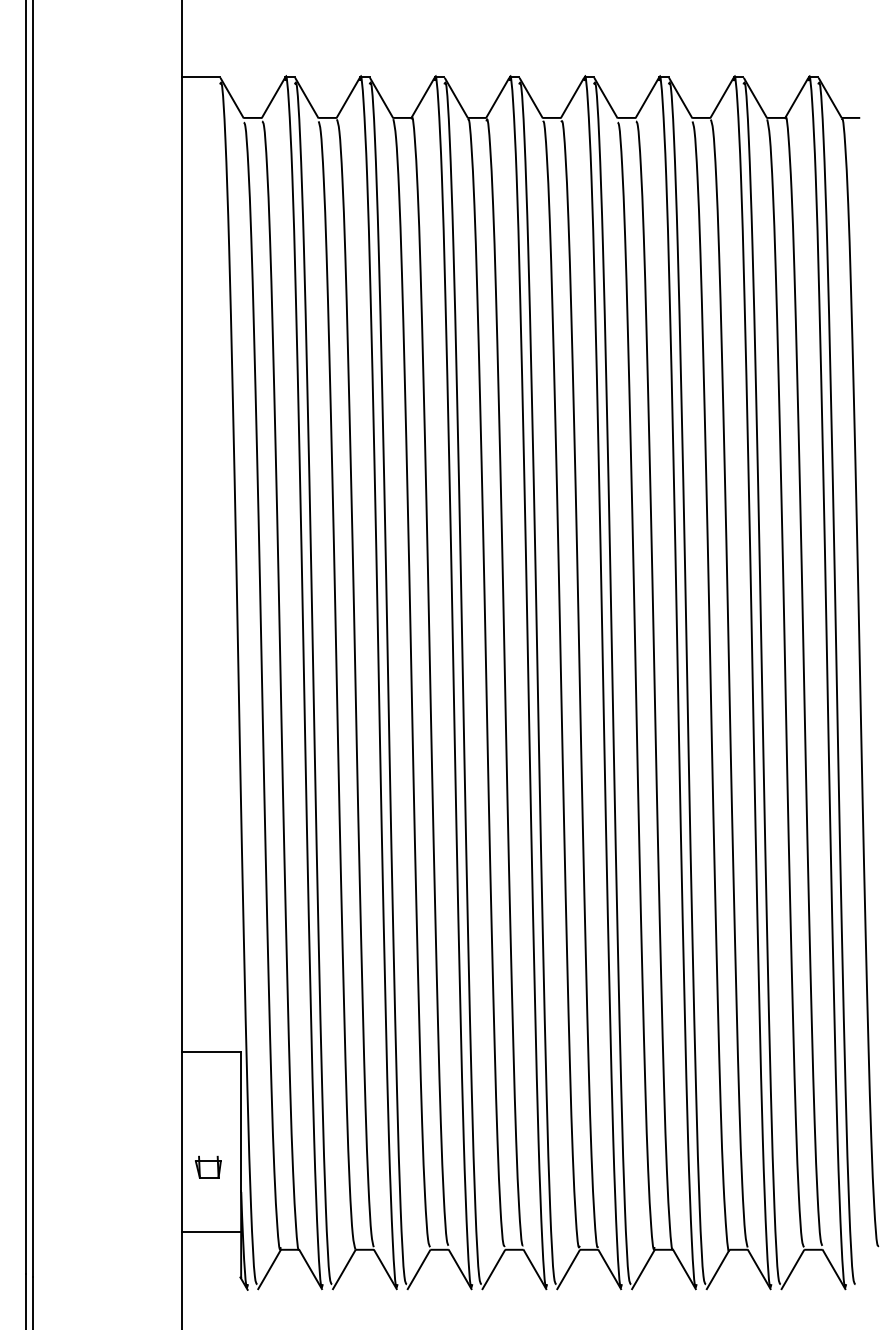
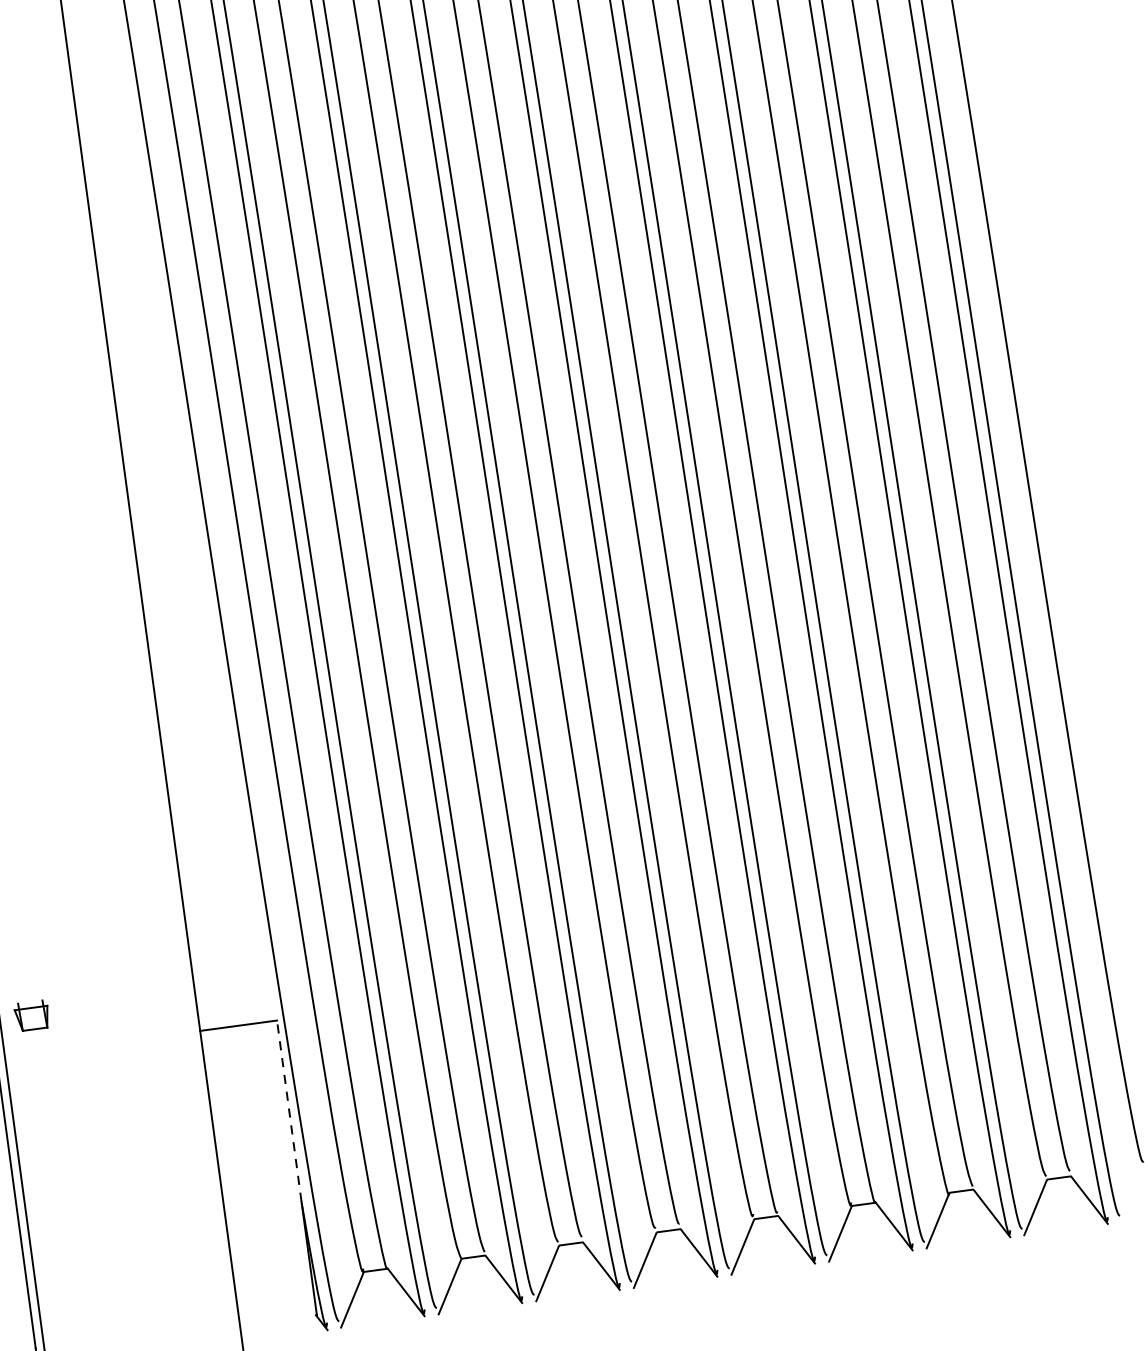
line: (241, 1120) -> (289, 1110), solid -> dashed
part: (208, 1166) -> (32, 1014), moved
line: (211, 1231) -> (270, 1260), removed

